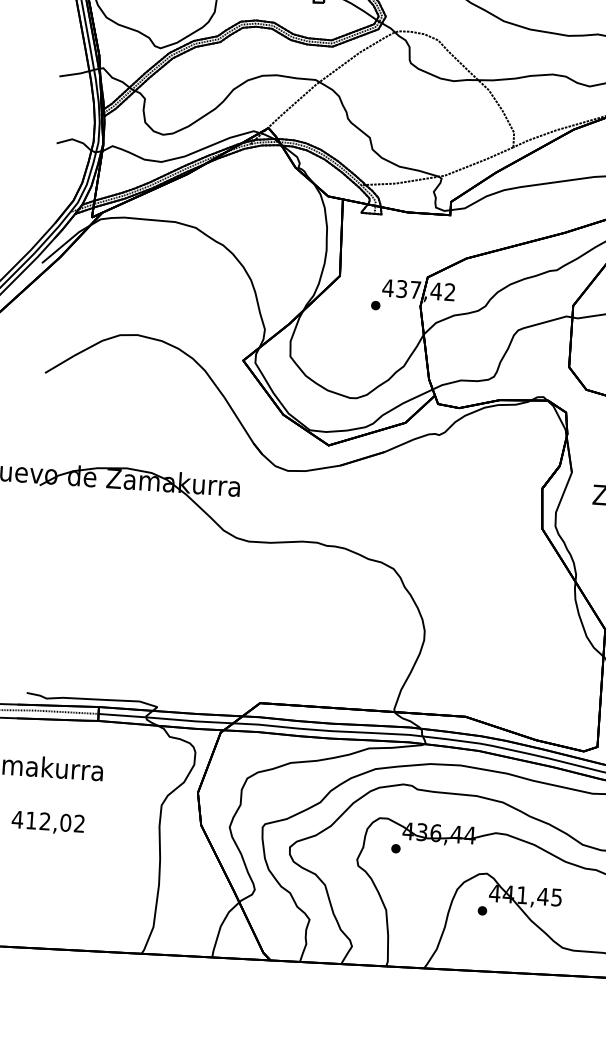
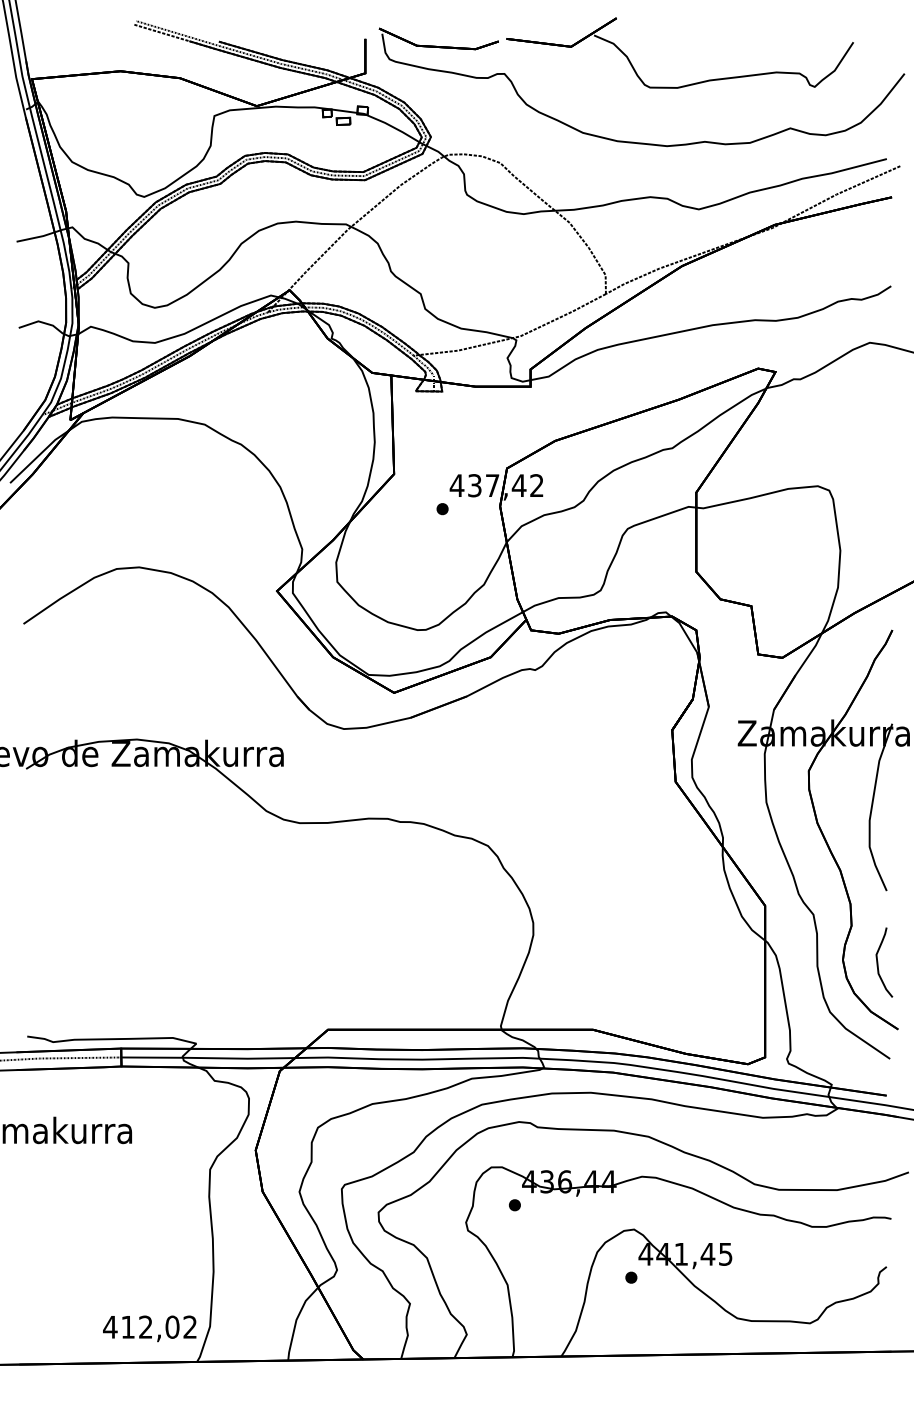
text: (47, 822) -> (149, 1328), moved

